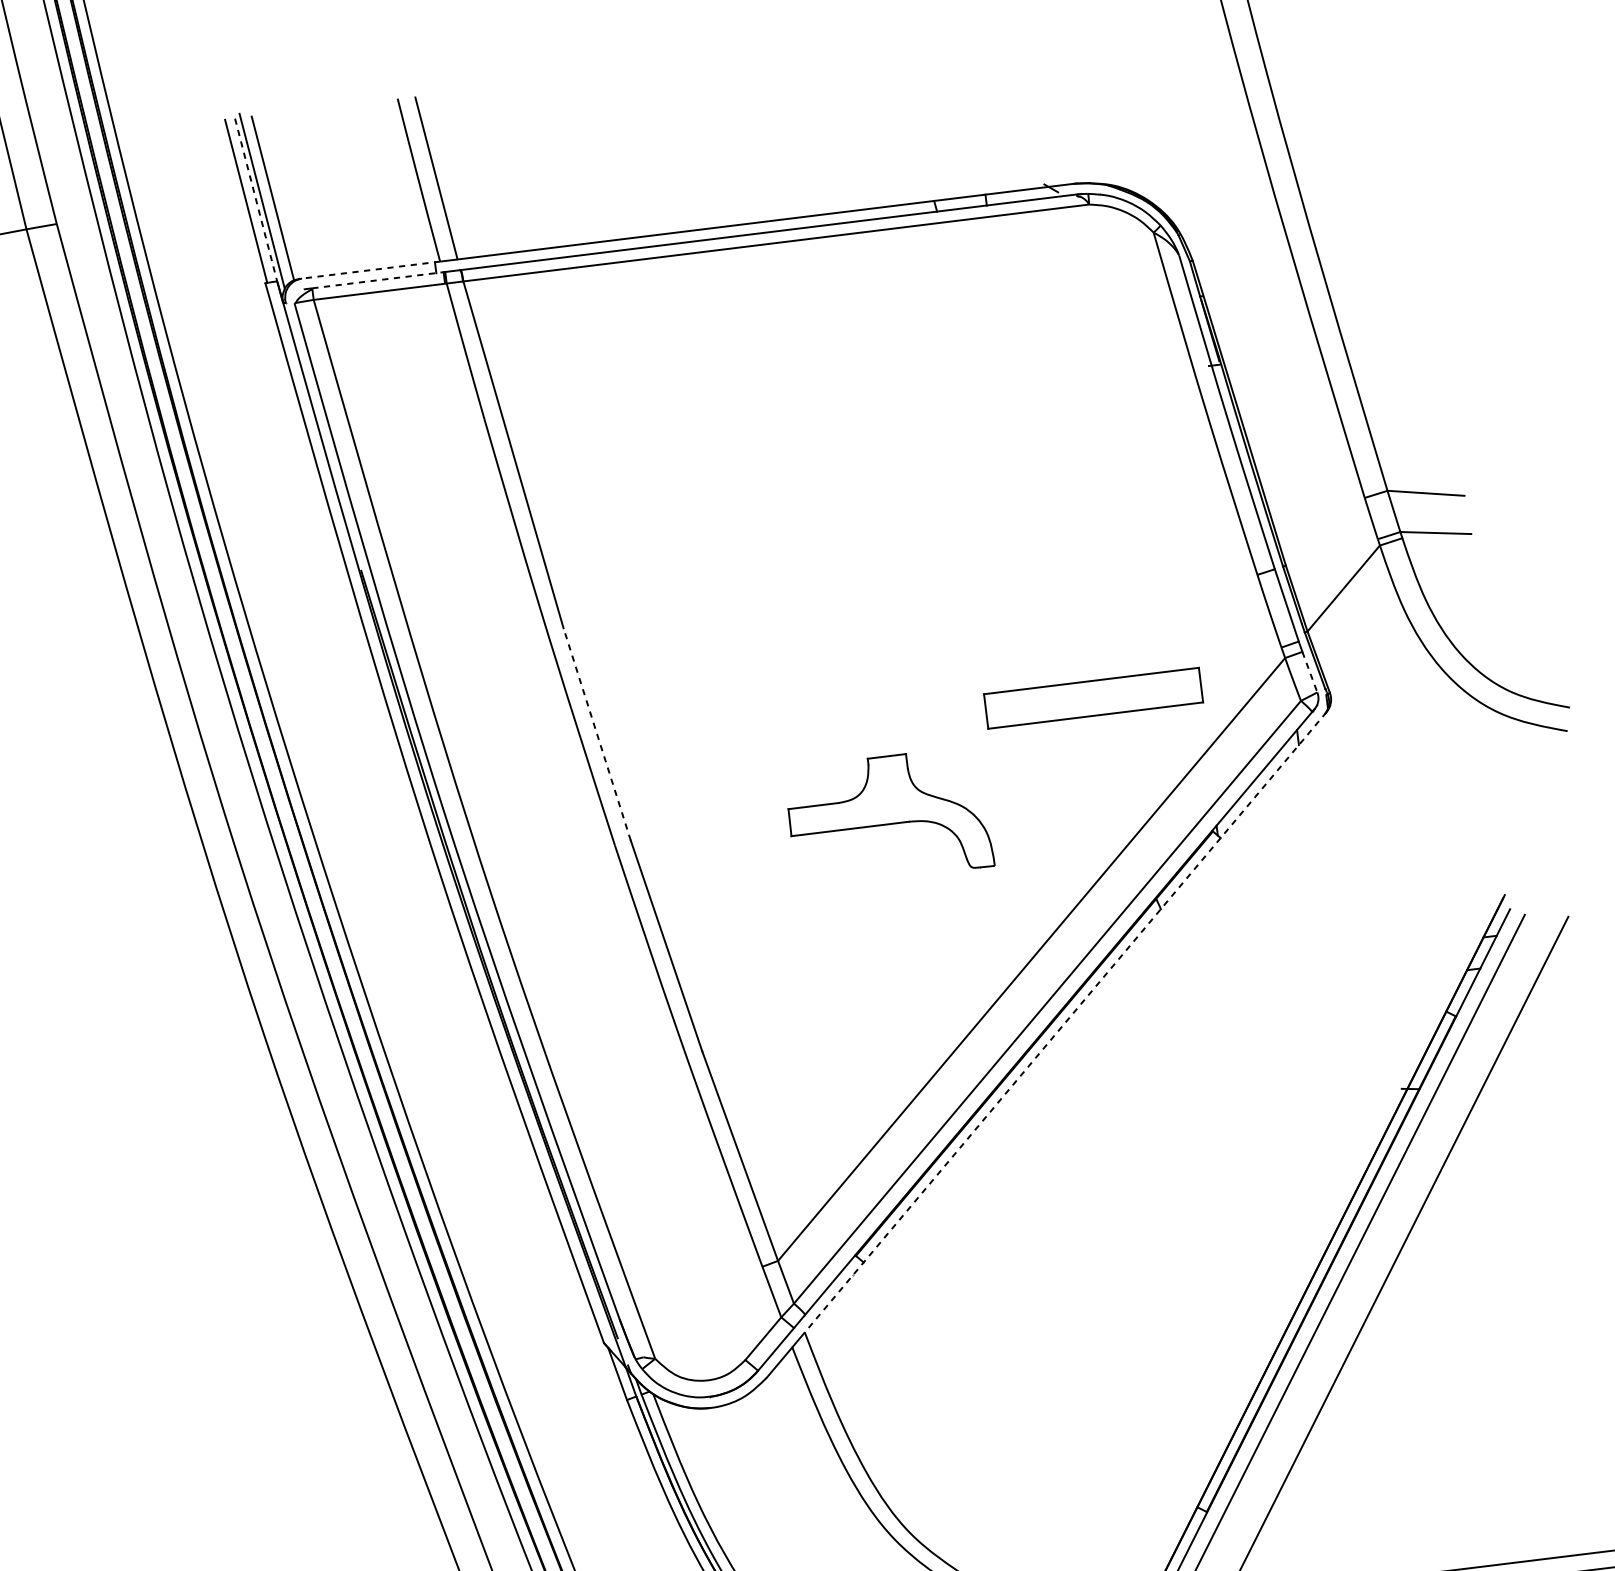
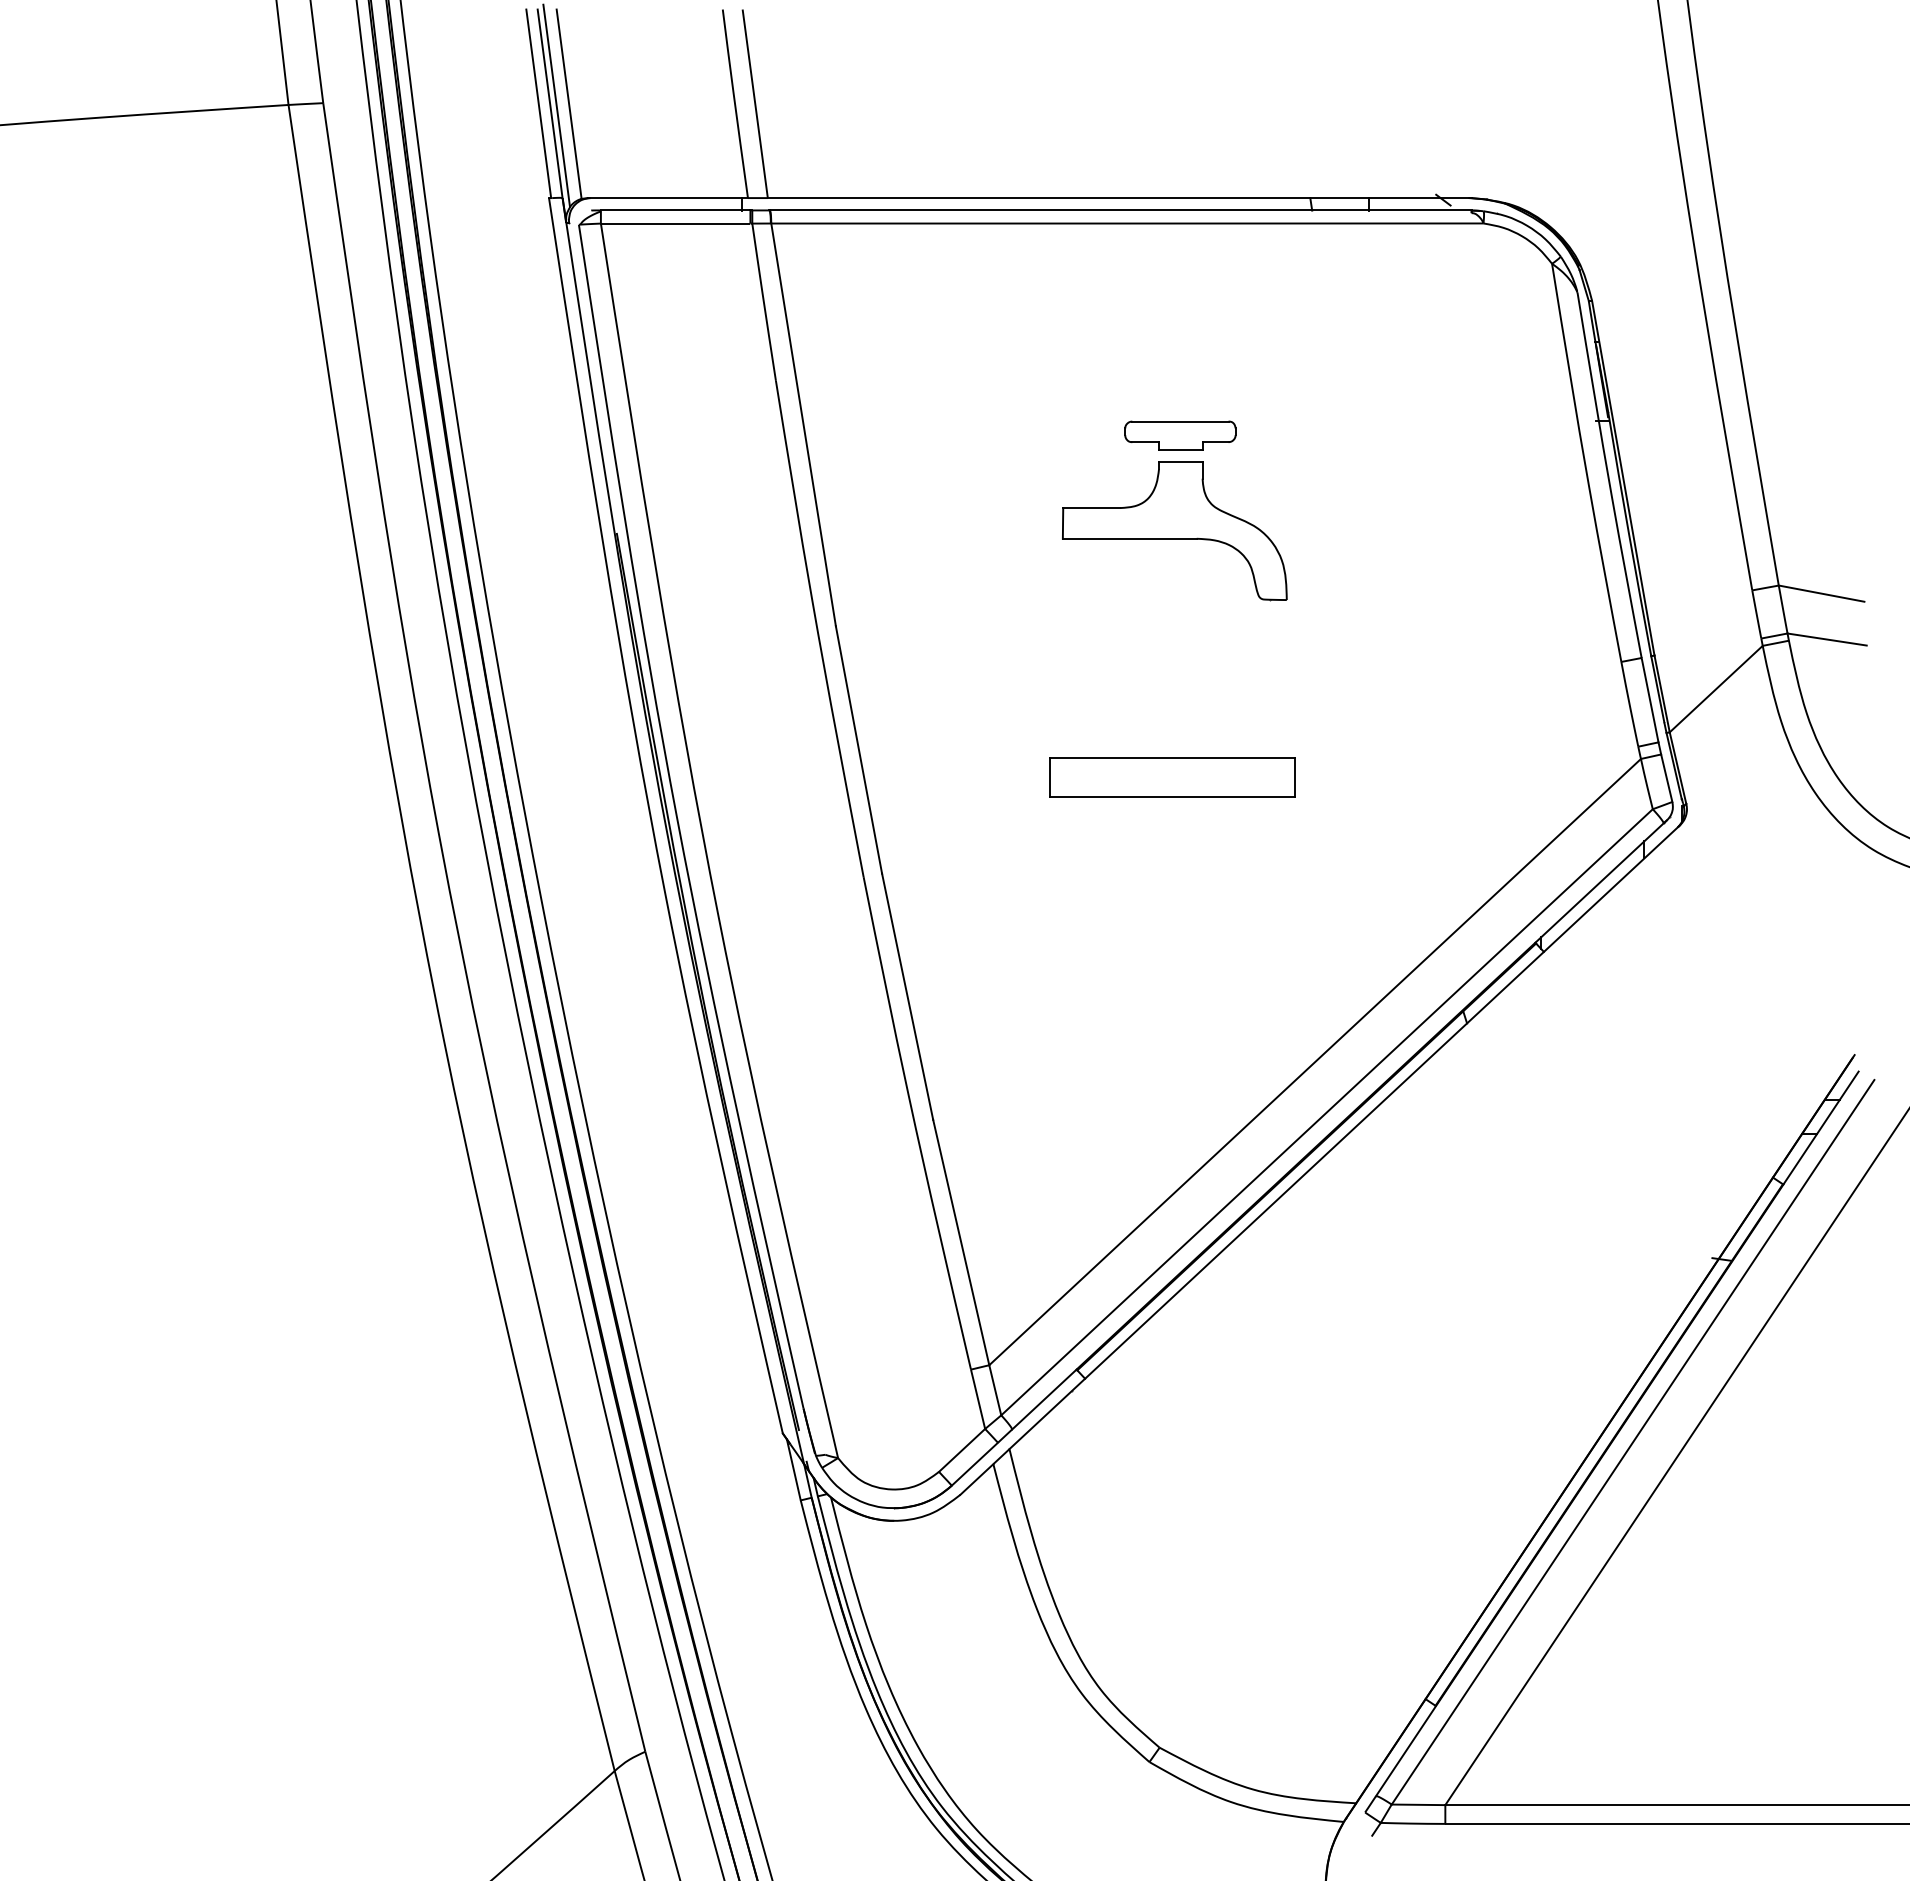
line: (256, 200) -> (550, 104), dashed -> solid
line: (369, 270) -> (667, 198), dashed -> solid
line: (377, 280) -> (675, 210), dashed -> solid
part: (845, 423) -> (1180, 435), added
line: (1309, 672) -> (1666, 778), dashed -> solid
part: (1093, 698) -> (1172, 777), moved
line: (596, 734) -> (858, 749), dashed -> solid
part: (888, 817) -> (1174, 531), moved
line: (1065, 1022) -> (1344, 1137), dashed -> solid

